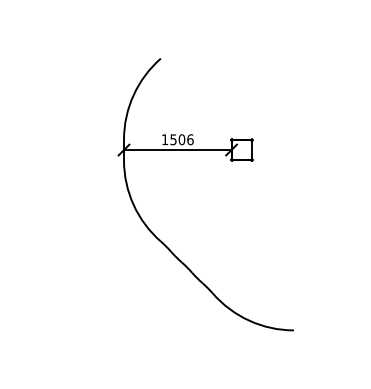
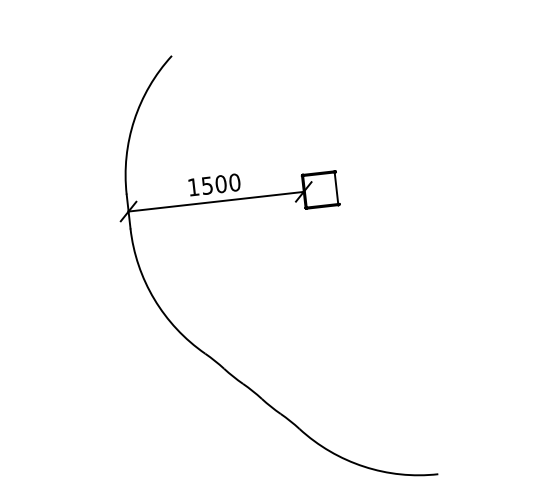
text: (190, 139) -> (234, 182), 1506 -> 1500

